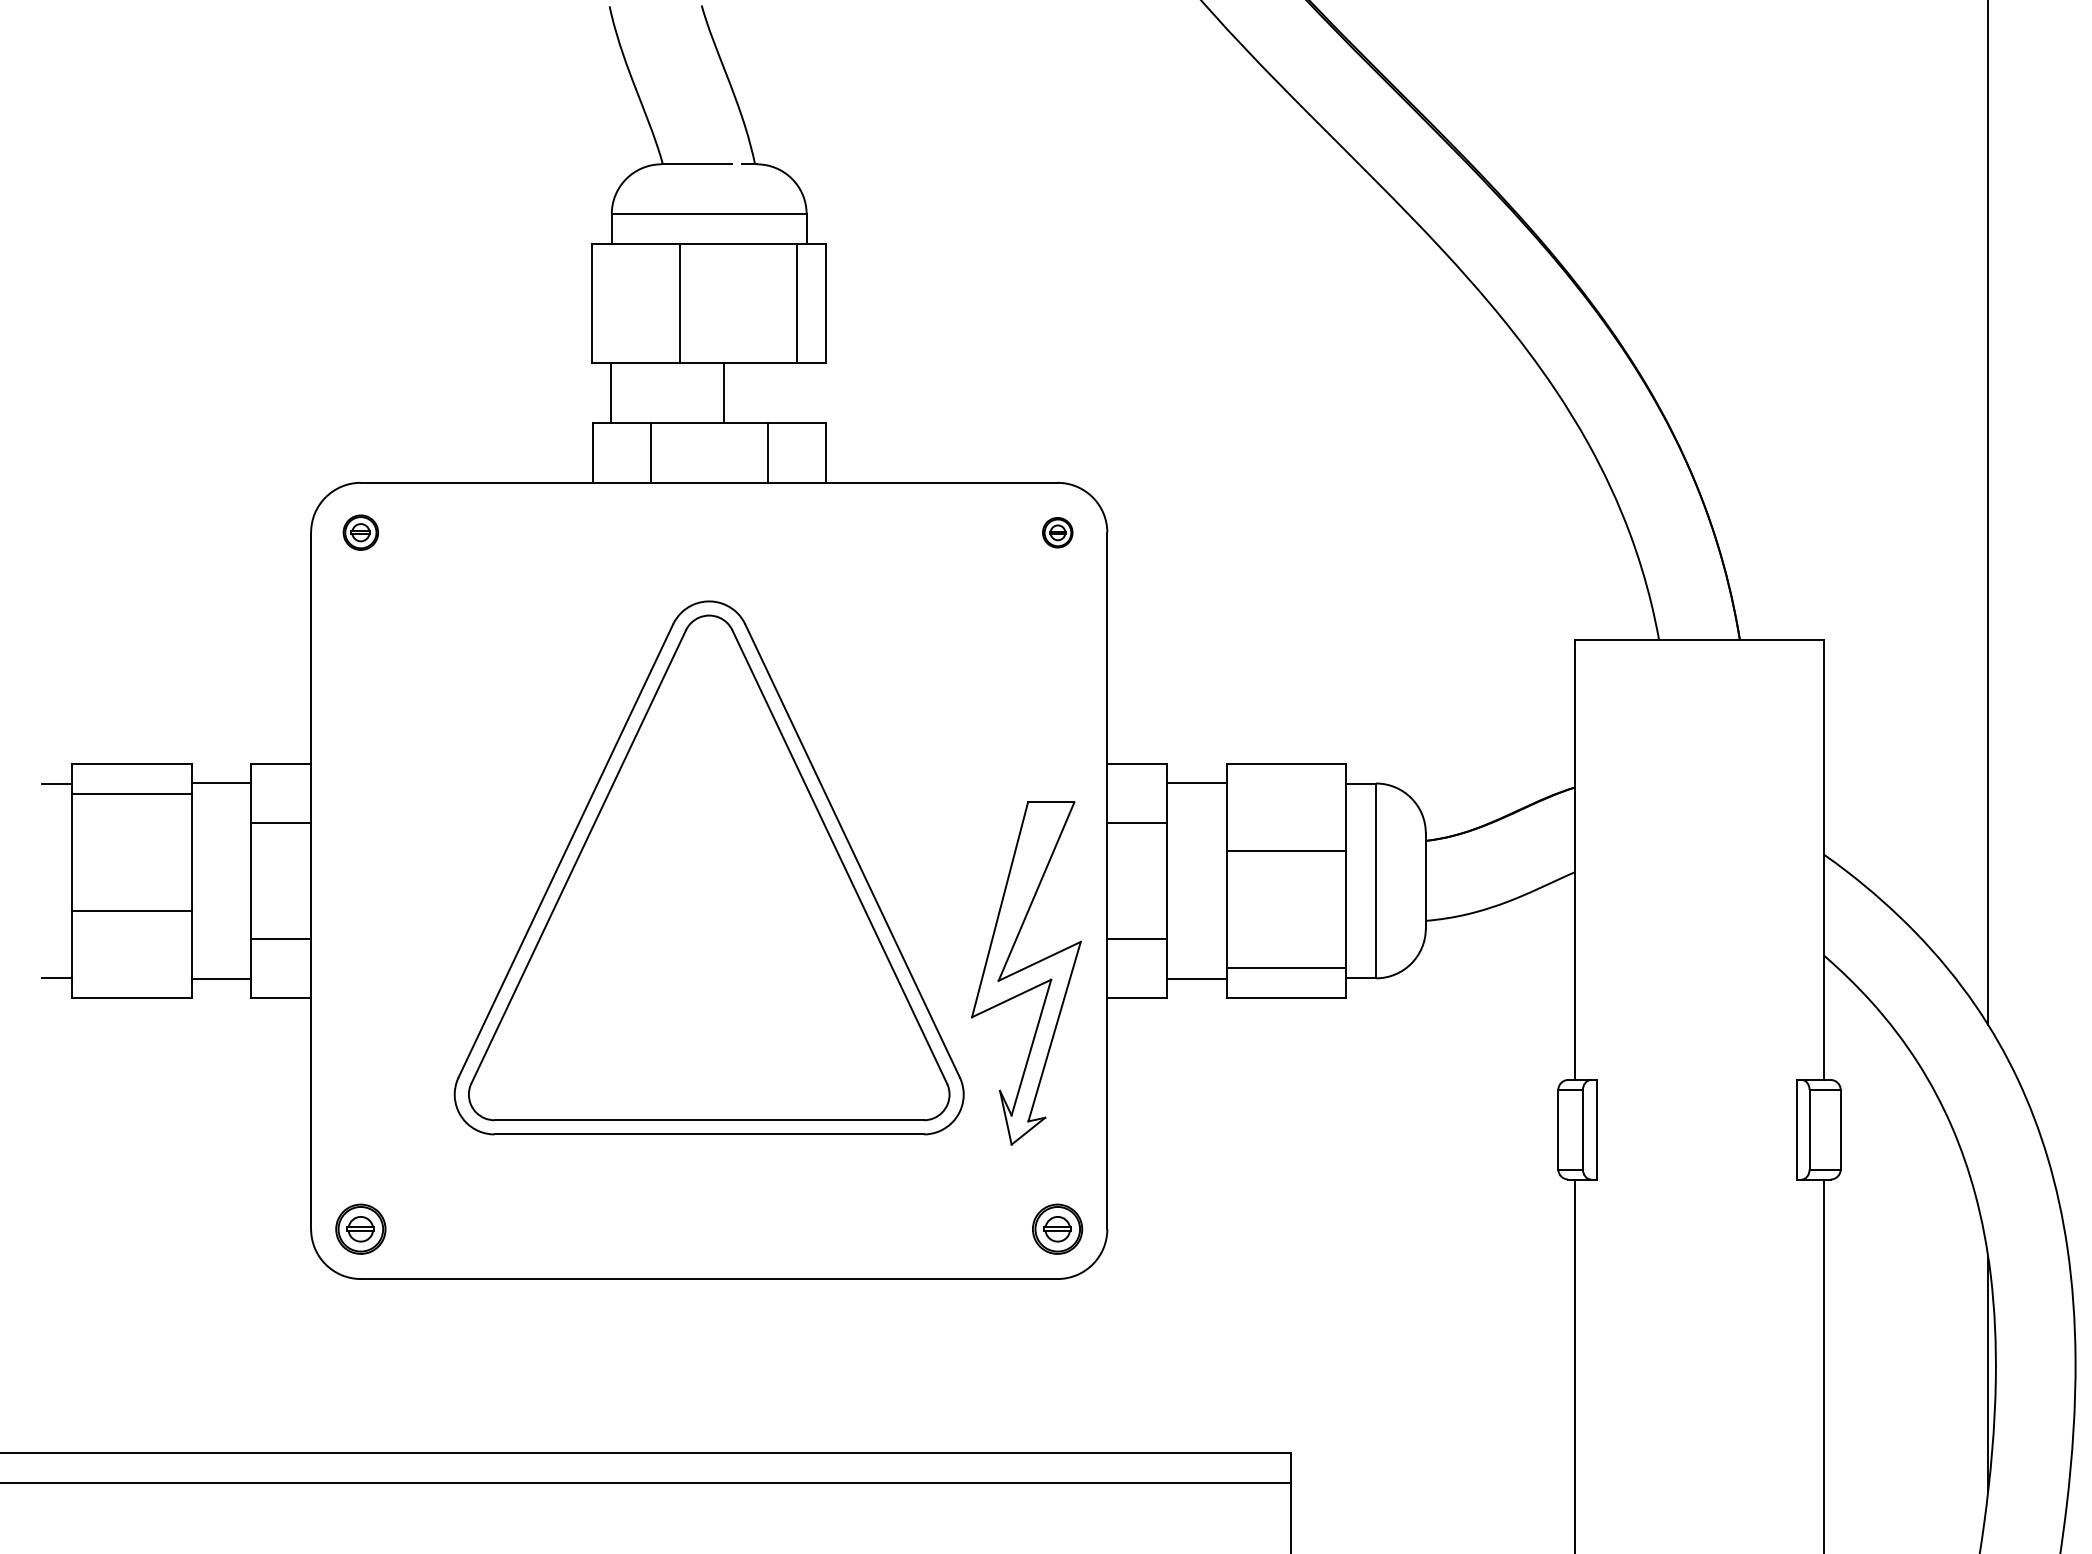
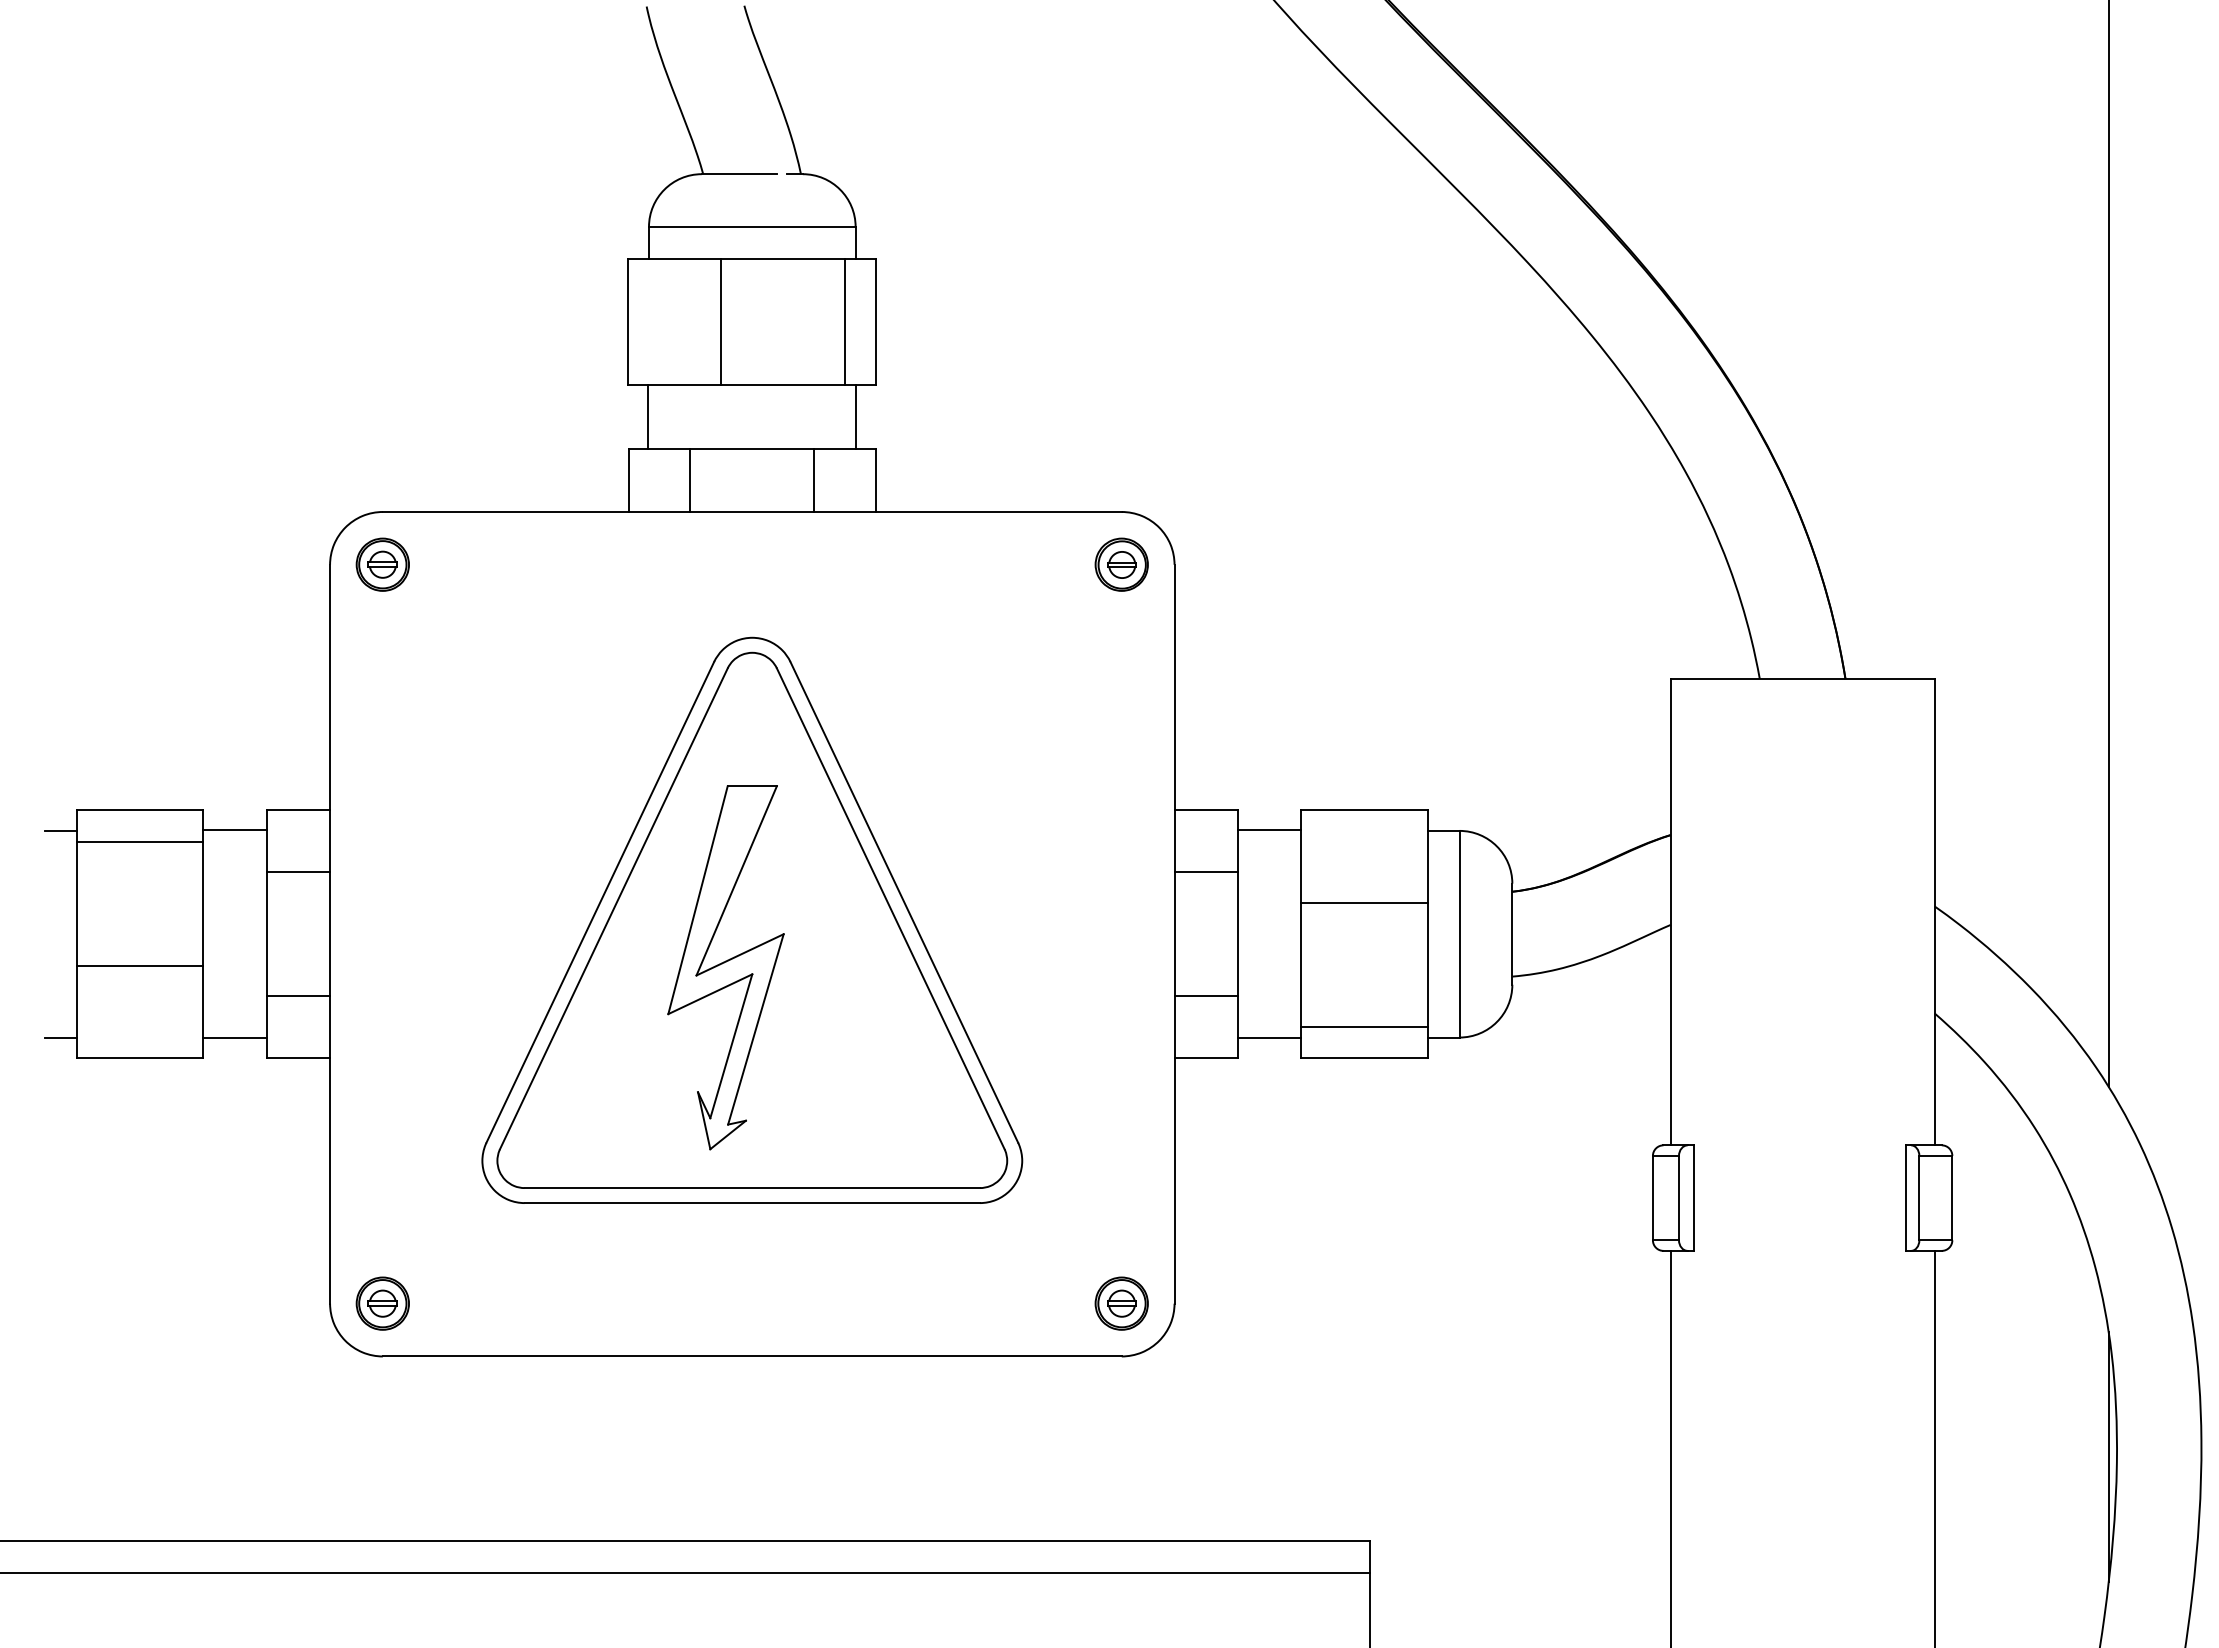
line: (724, 393) -> (856, 417), moved
part: (360, 532) -> (382, 564), size x1.43
part: (1057, 532) -> (1121, 564), size x1.67
part: (1026, 973) -> (726, 967), moved

